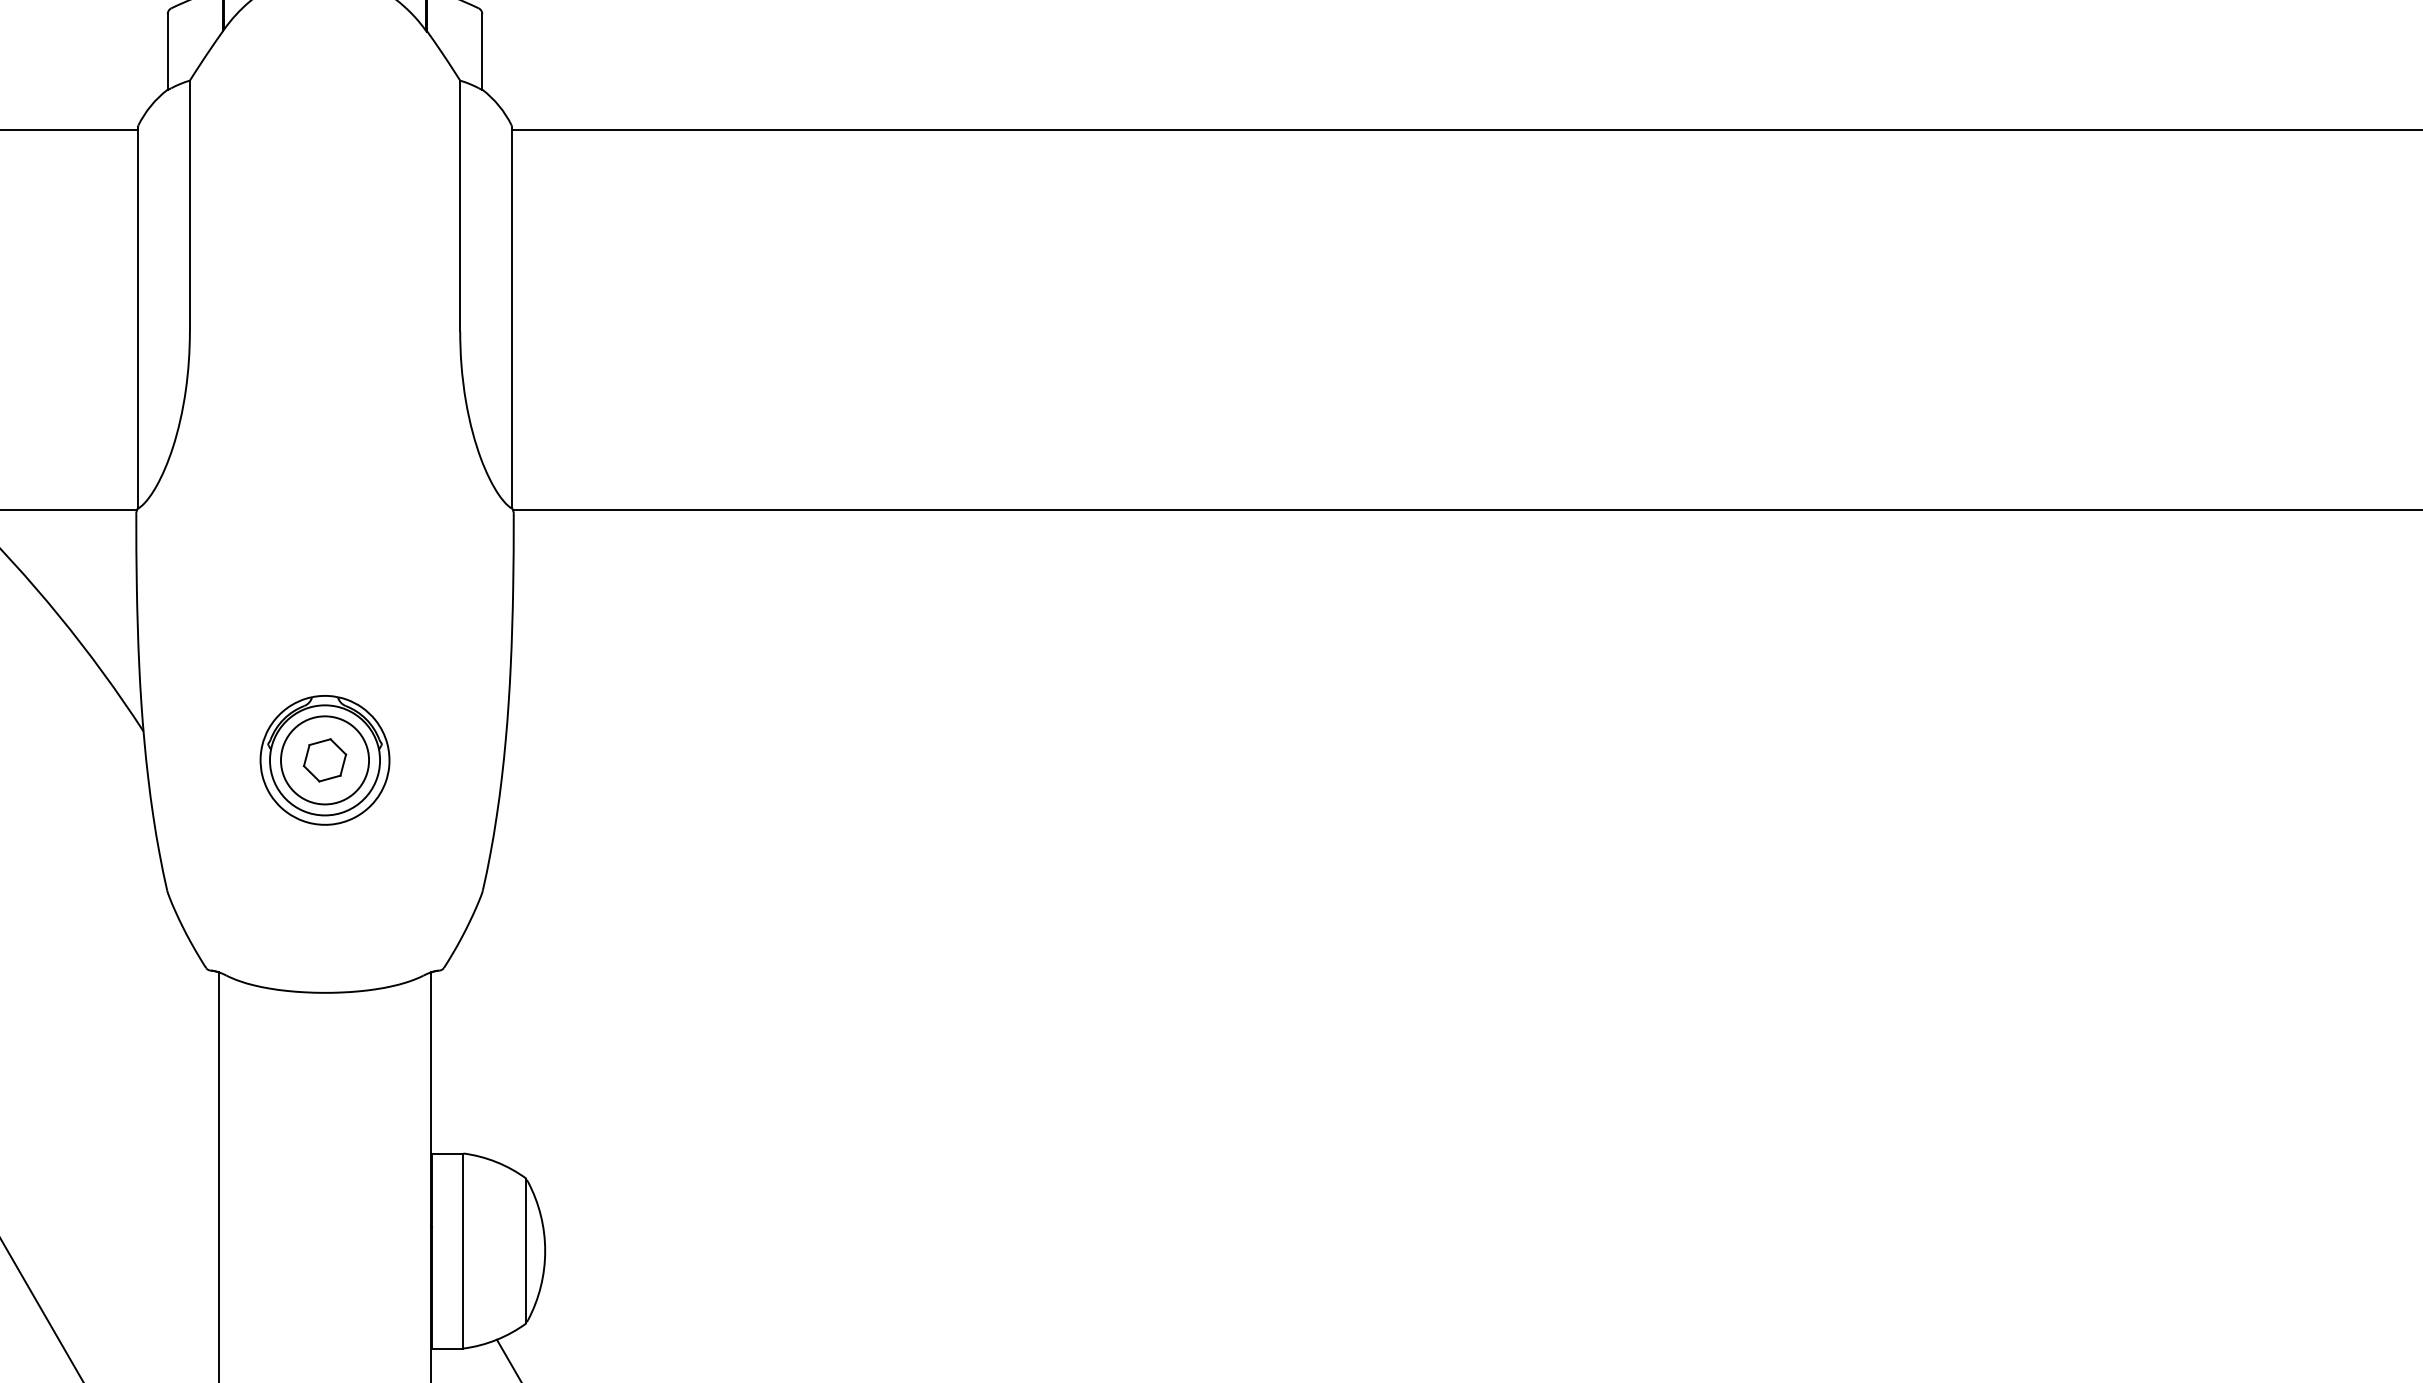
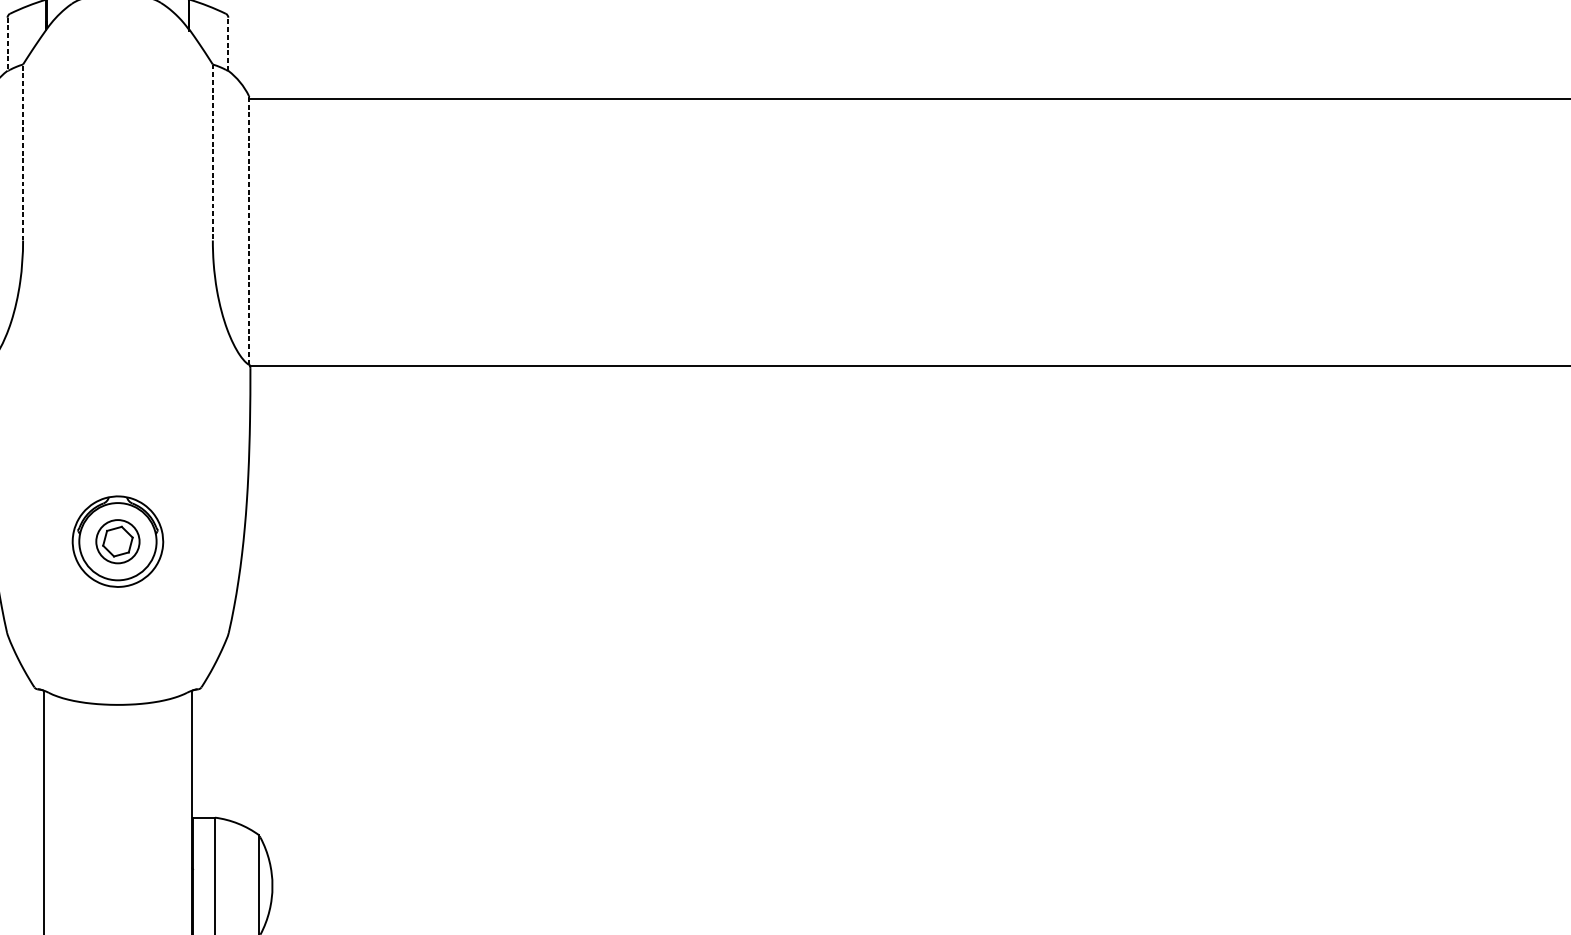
line: (167, 51) -> (7, 44), solid -> dashed
line: (482, 51) -> (228, 44), solid -> dashed
line: (189, 205) -> (22, 152), solid -> dashed
line: (460, 206) -> (213, 152), solid -> dashed
line: (511, 316) -> (248, 230), solid -> dashed
circle: (325, 760) -> (118, 541), size x0.7

